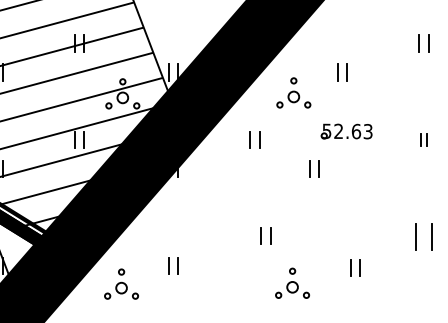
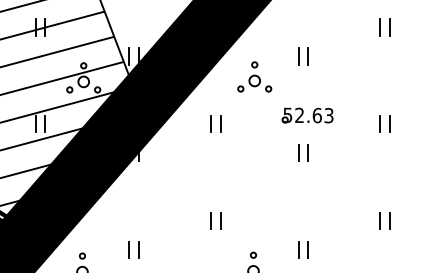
part: (423, 139) -> (384, 123), size x1.43
part: (314, 168) -> (303, 152), moved
part: (265, 235) -> (215, 220), moved
part: (423, 236) -> (384, 220), size x0.62
part: (355, 267) -> (303, 249), moved

